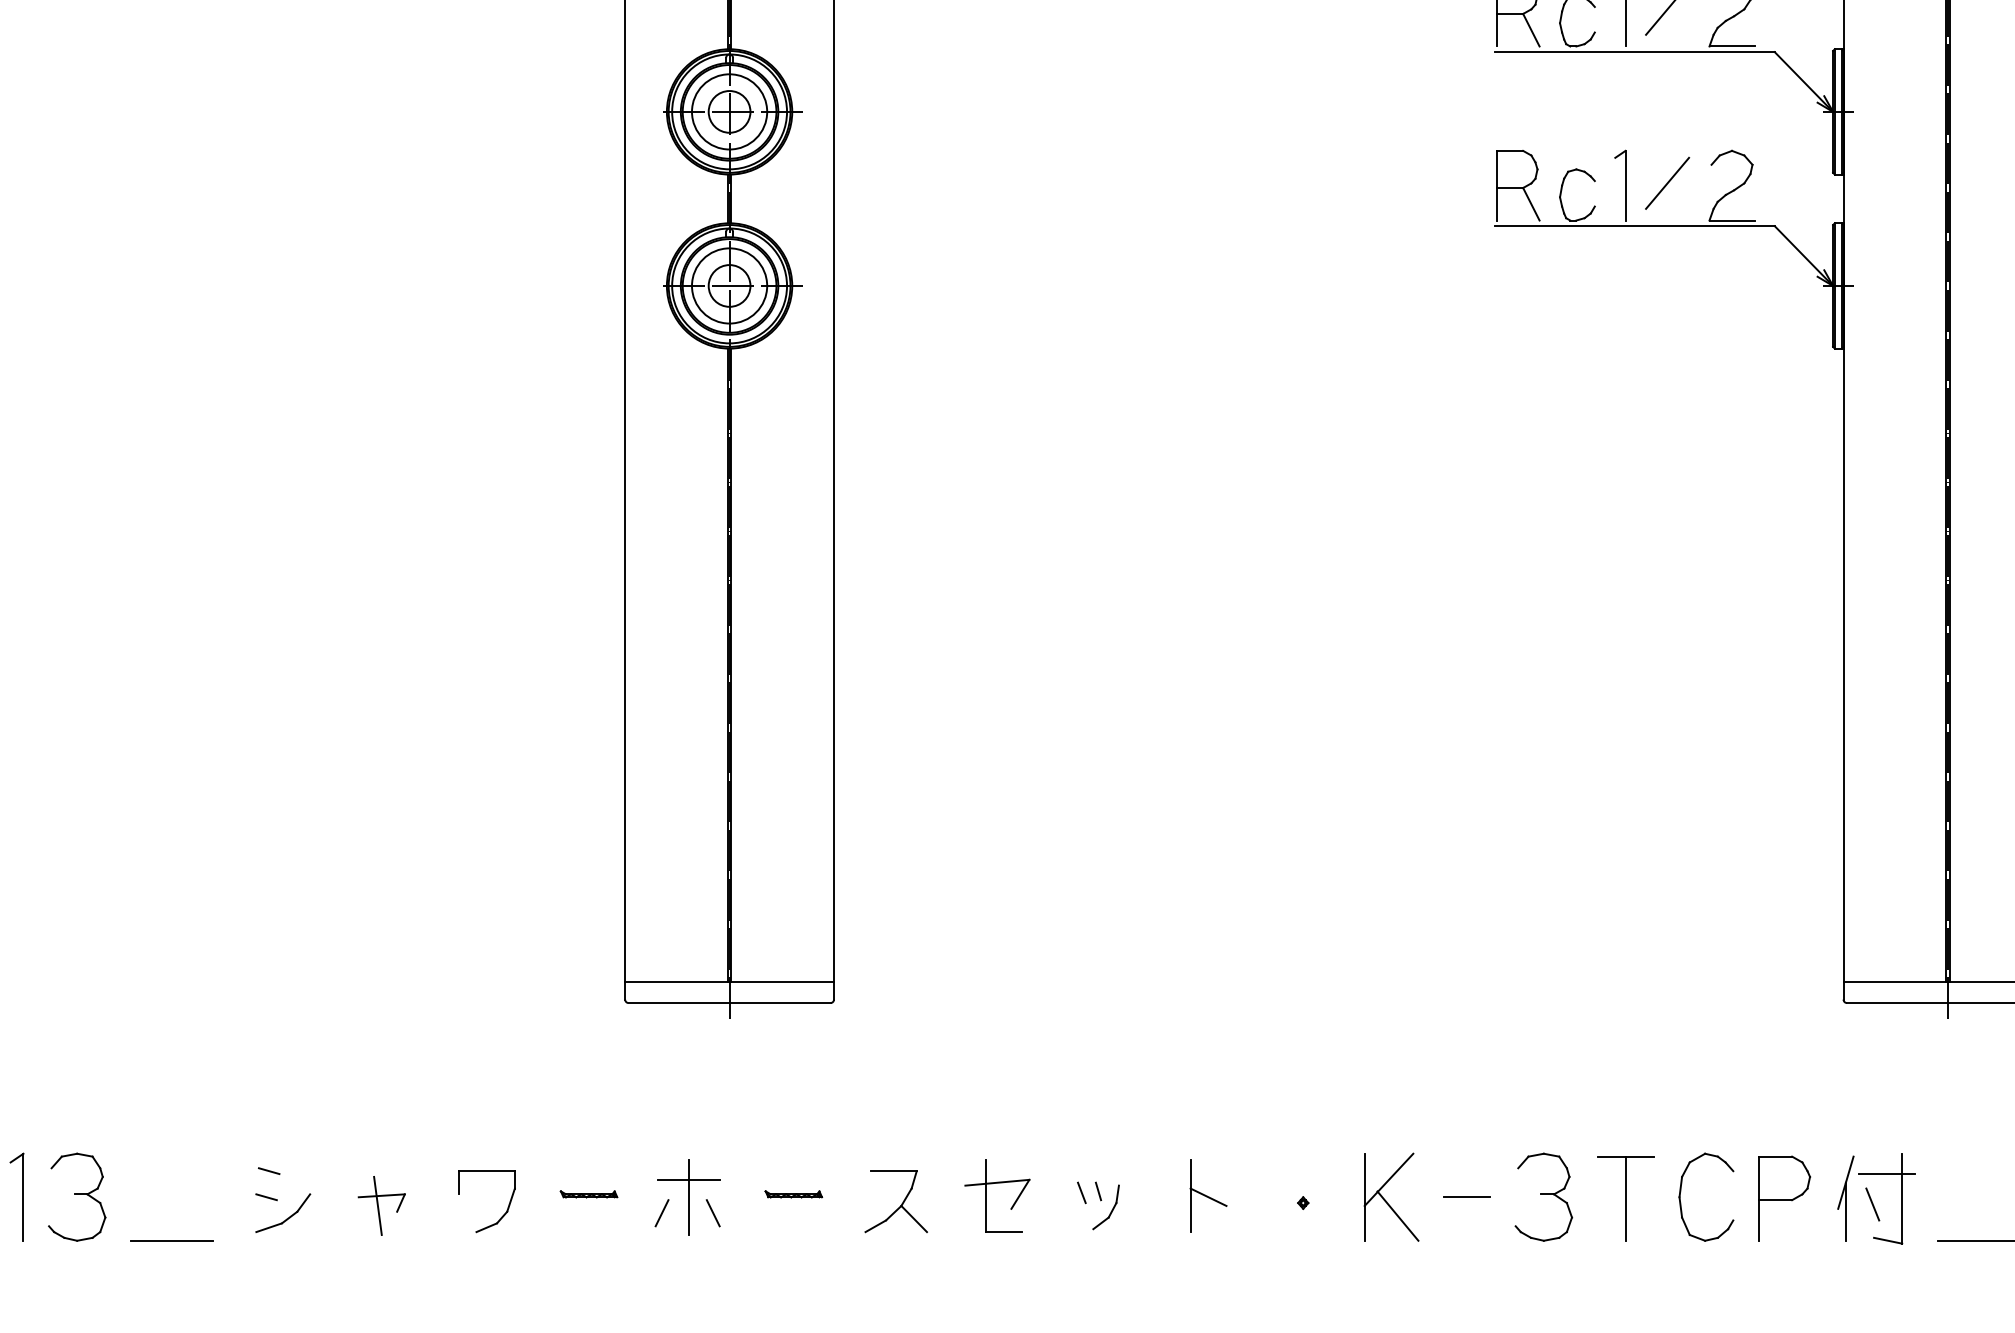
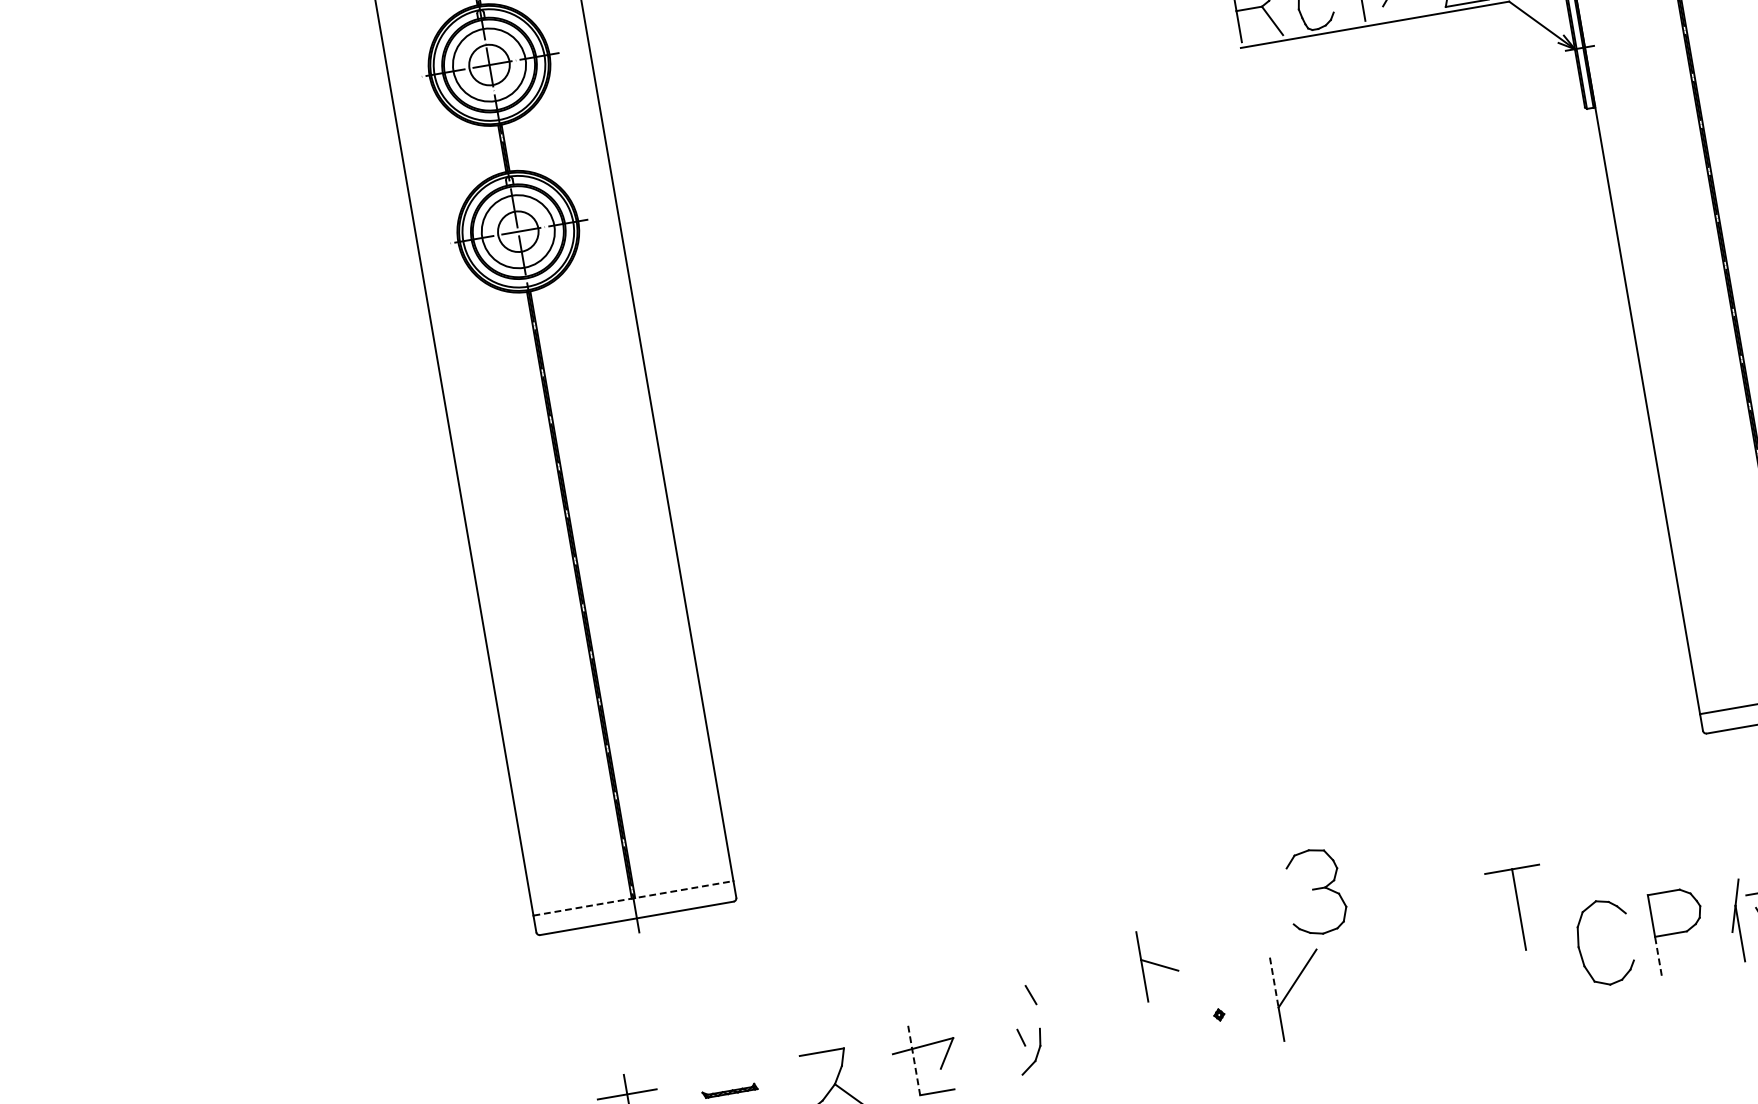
line: (730, 982) -> (634, 898), solid -> dashed
line: (1364, 1180) -> (1274, 983), solid -> dashed
line: (1081, 1192) -> (1030, 994), moved
part: (1208, 1195) -> (1159, 963), moved
line: (985, 1196) -> (913, 1061), solid -> dashed
part: (1543, 1196) -> (1315, 891), moved
line: (1467, 1197) -> (1375, 982), removed
part: (1625, 1198) -> (1518, 909), moved
line: (1397, 1215) -> (1311, 1011), removed
line: (1758, 1219) -> (1657, 955), solid -> dashed

